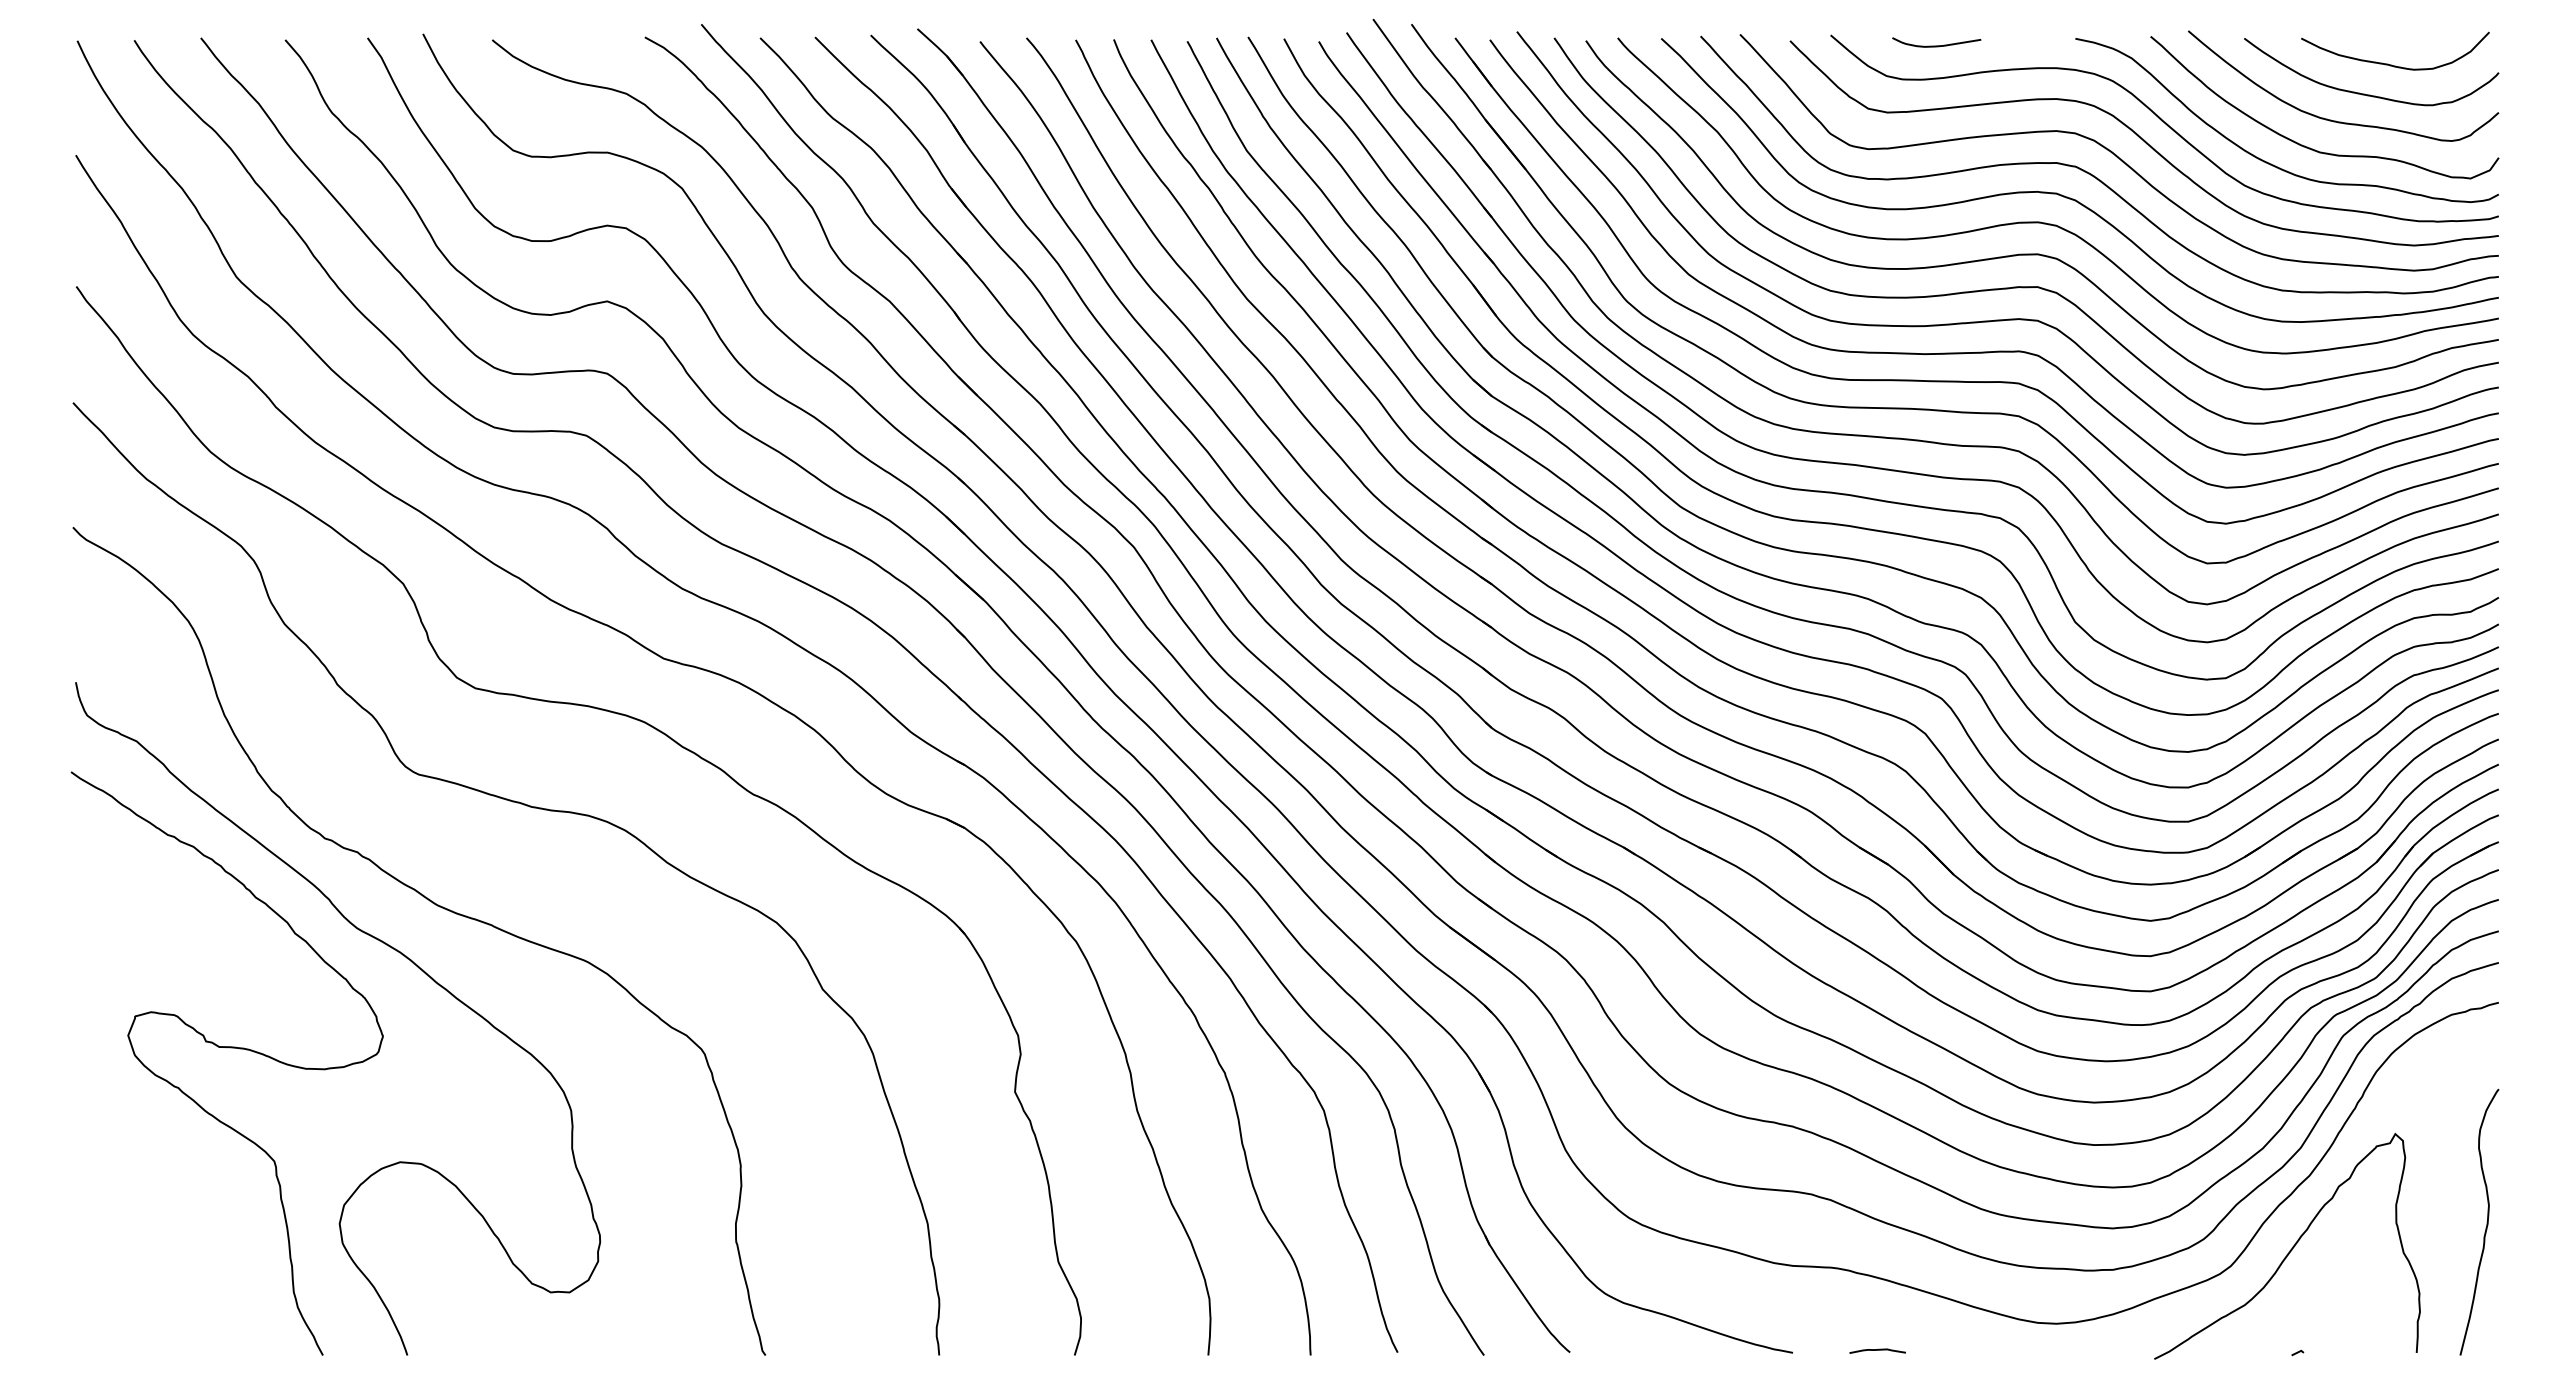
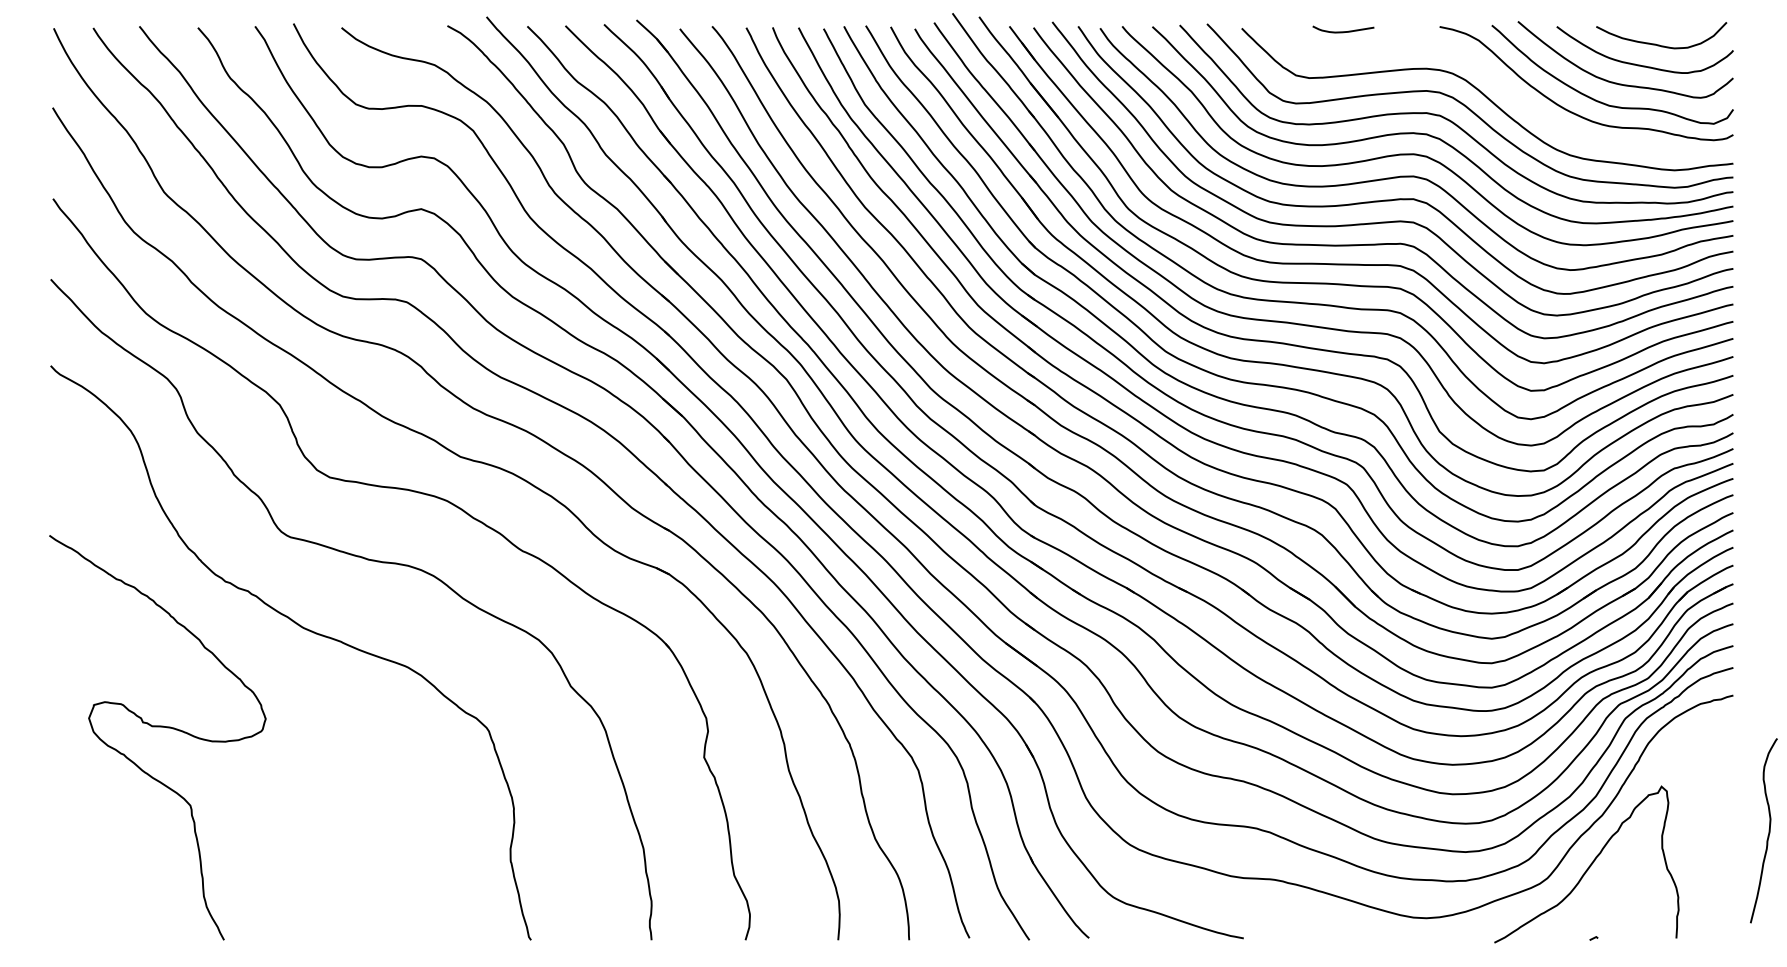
curve: (2165, 126) -> (1502, 87), removed
curve: (376, 940) -> (261, 652), removed
curve: (2486, 1221) -> (1768, 830), moved
curve: (1877, 1351) -> (1302, 937), removed

